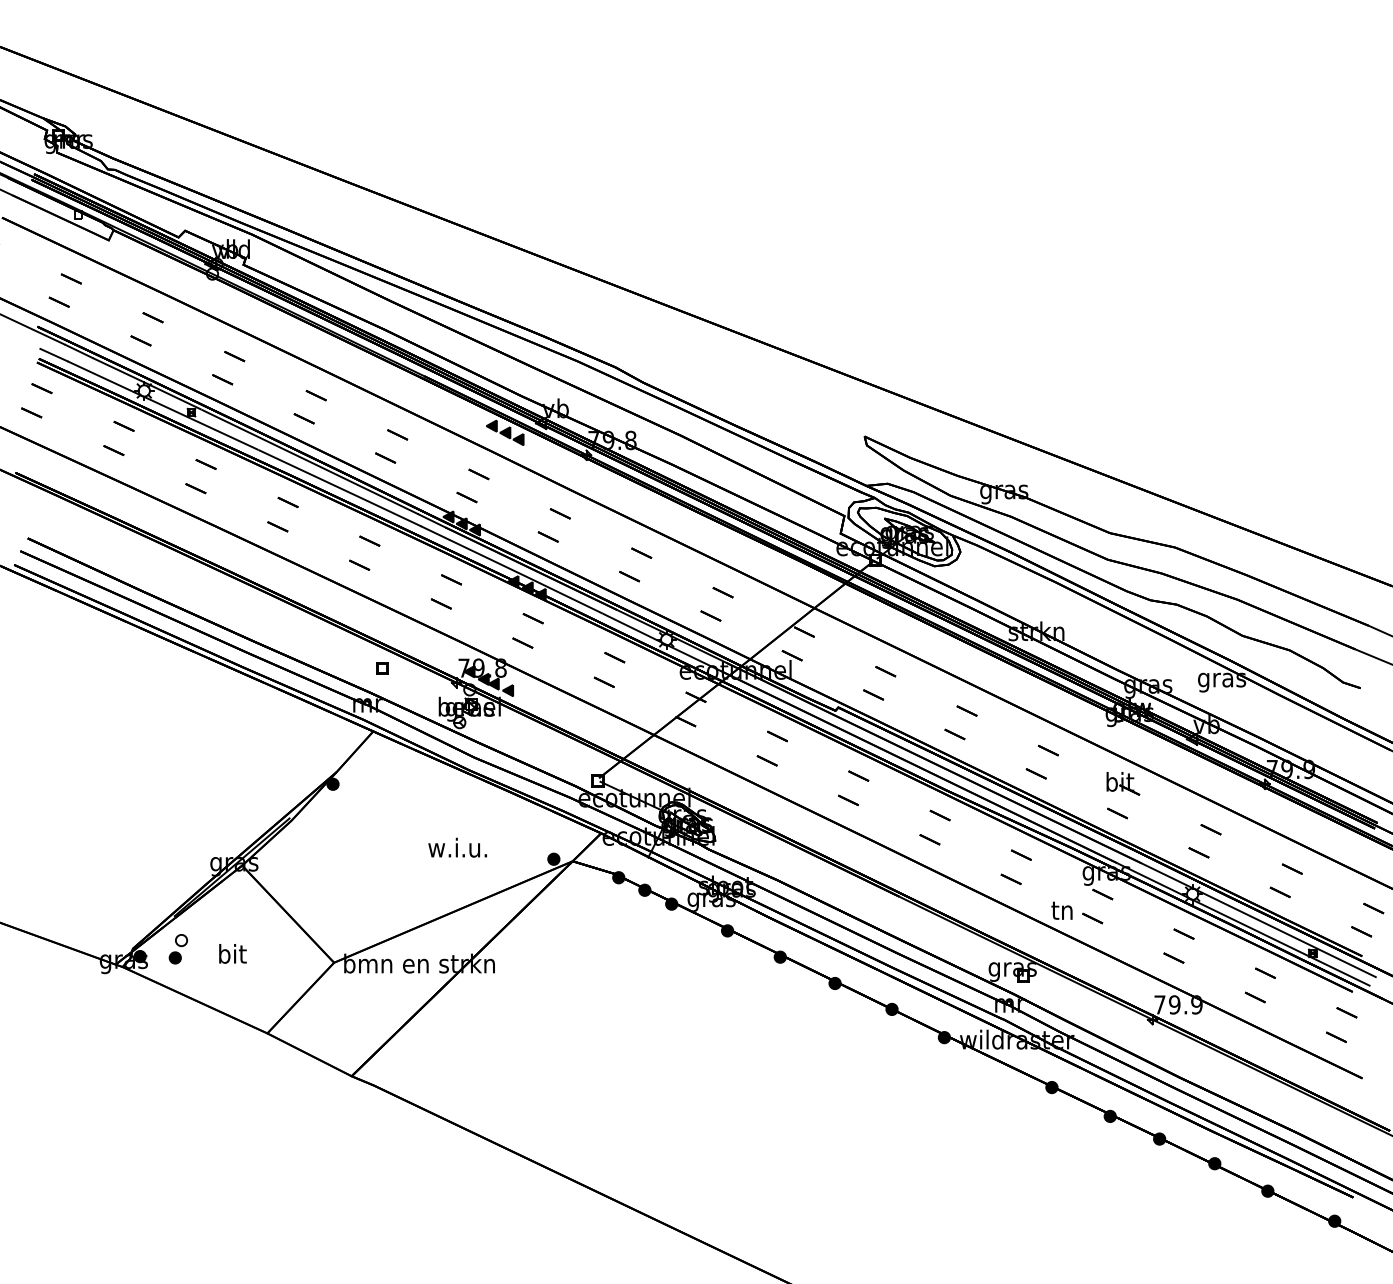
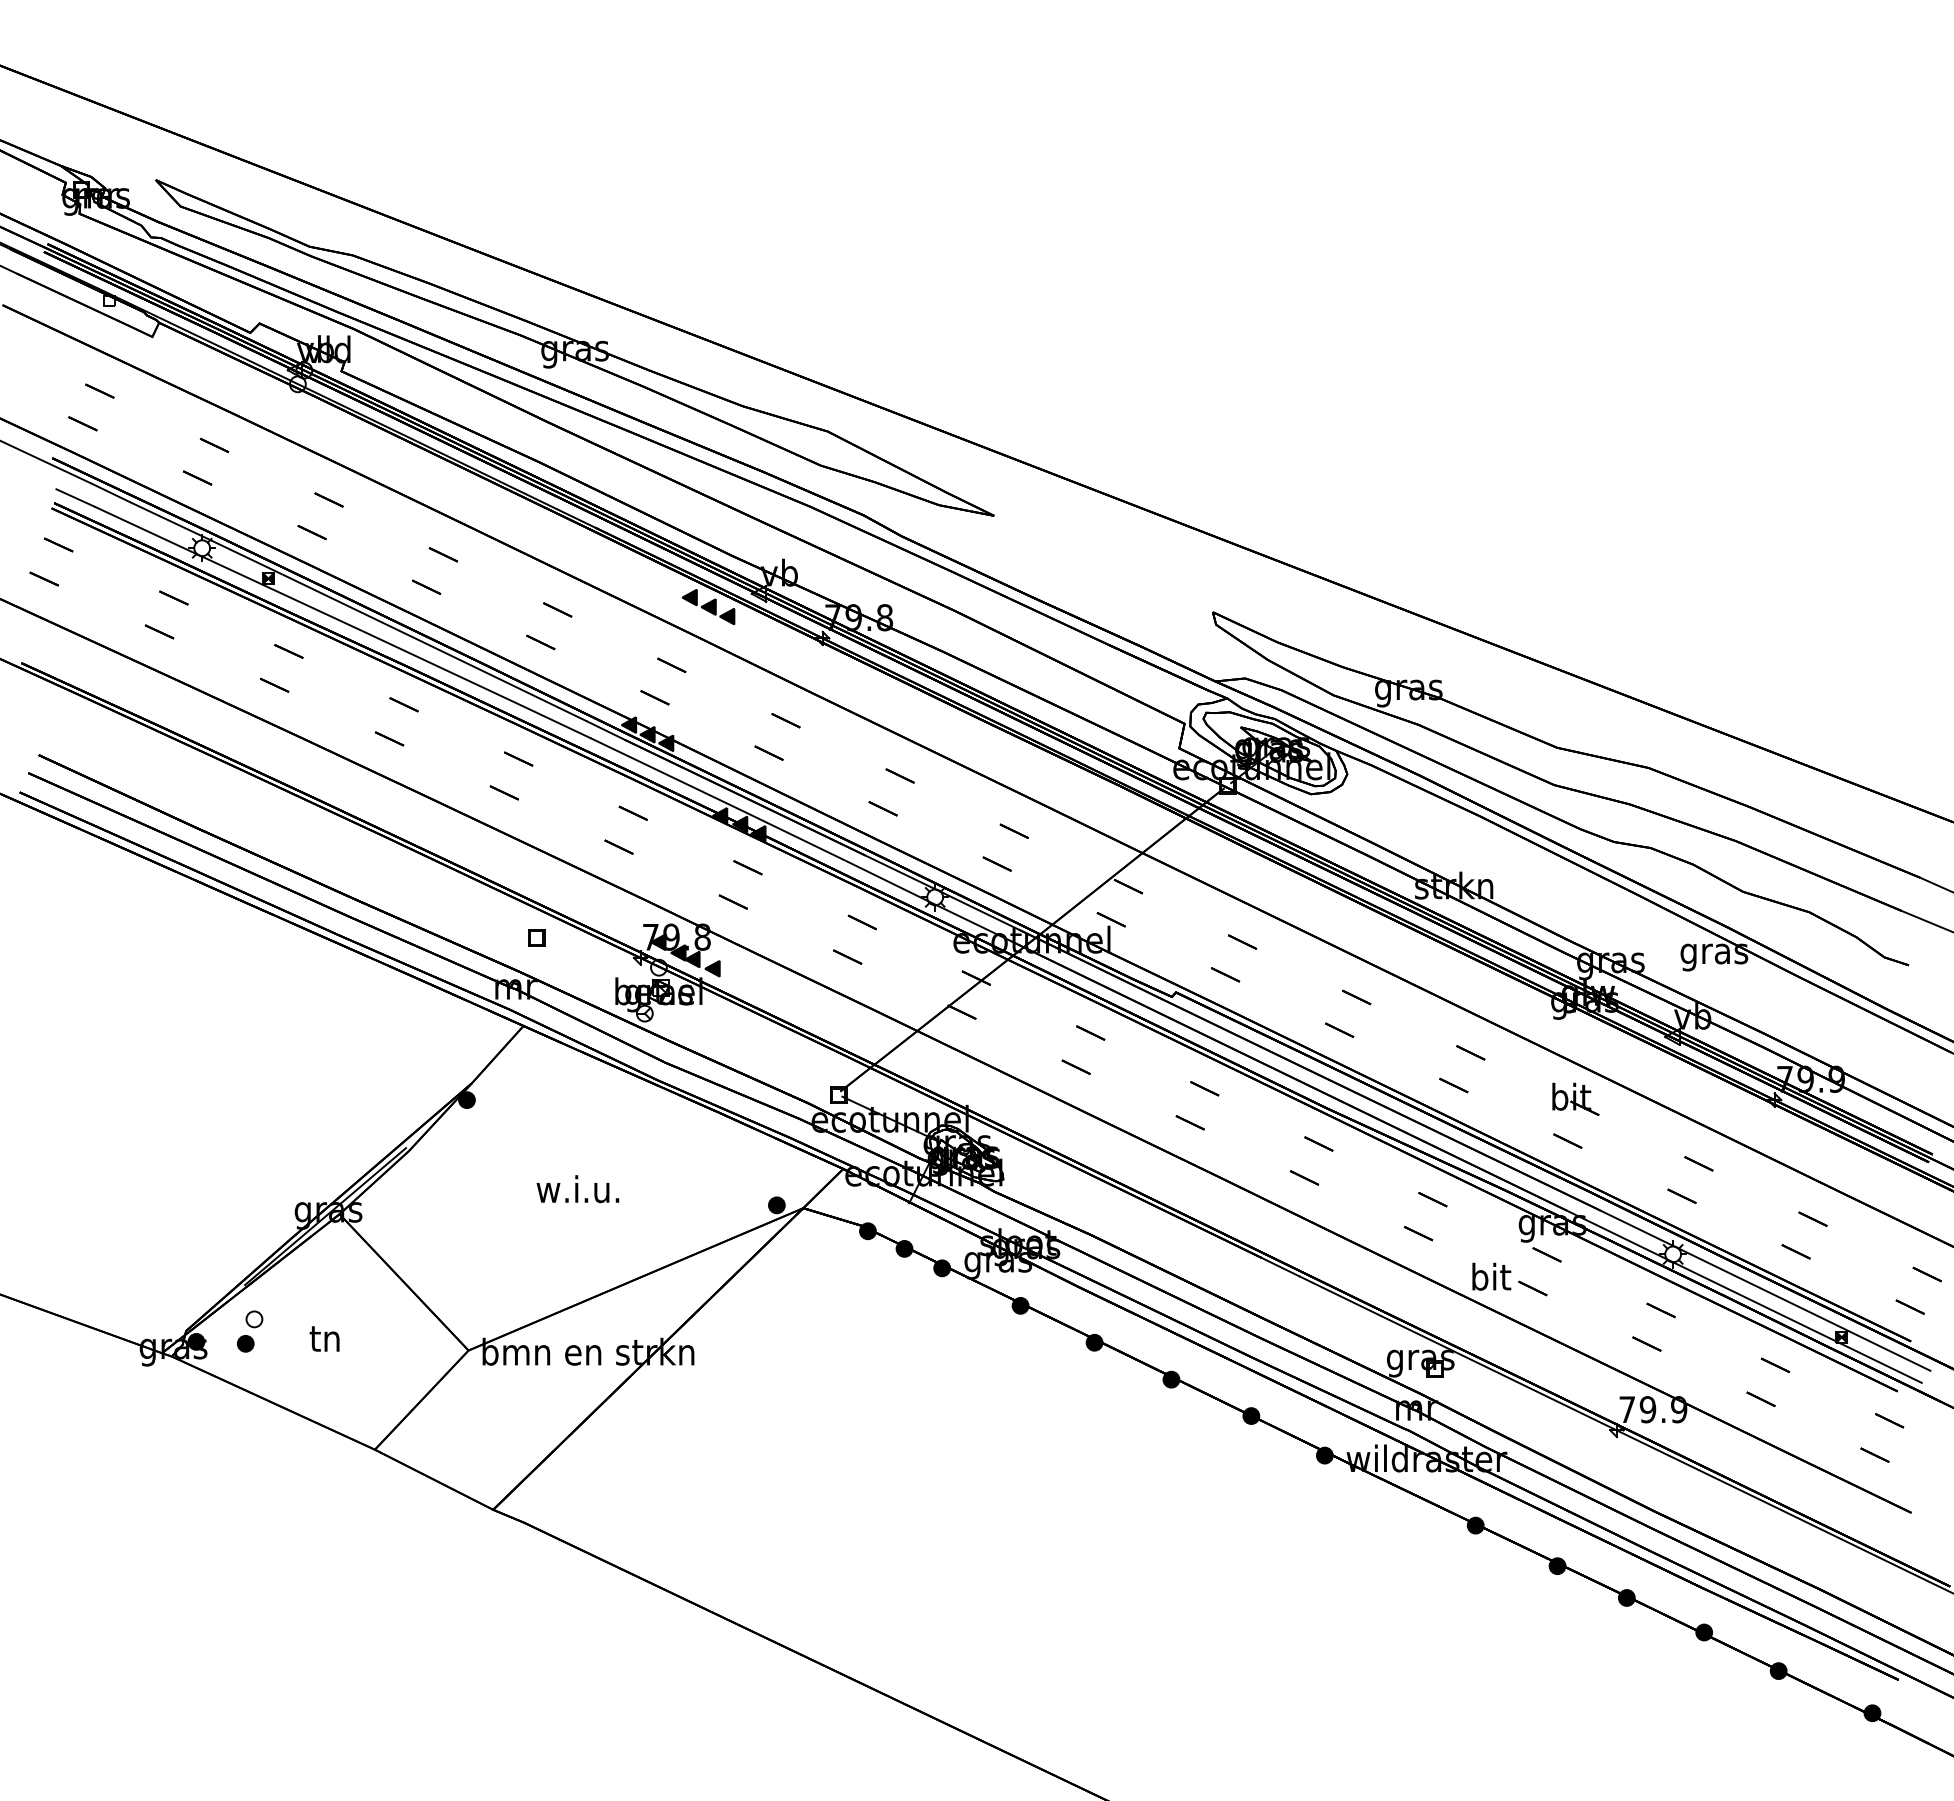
part: (409, 247) -> (574, 347), added
text: (457, 847) -> (577, 1189), moved
text: (1063, 909) -> (1491, 1276), tn -> bit
text: (232, 954) -> (326, 1338), bit -> tn

